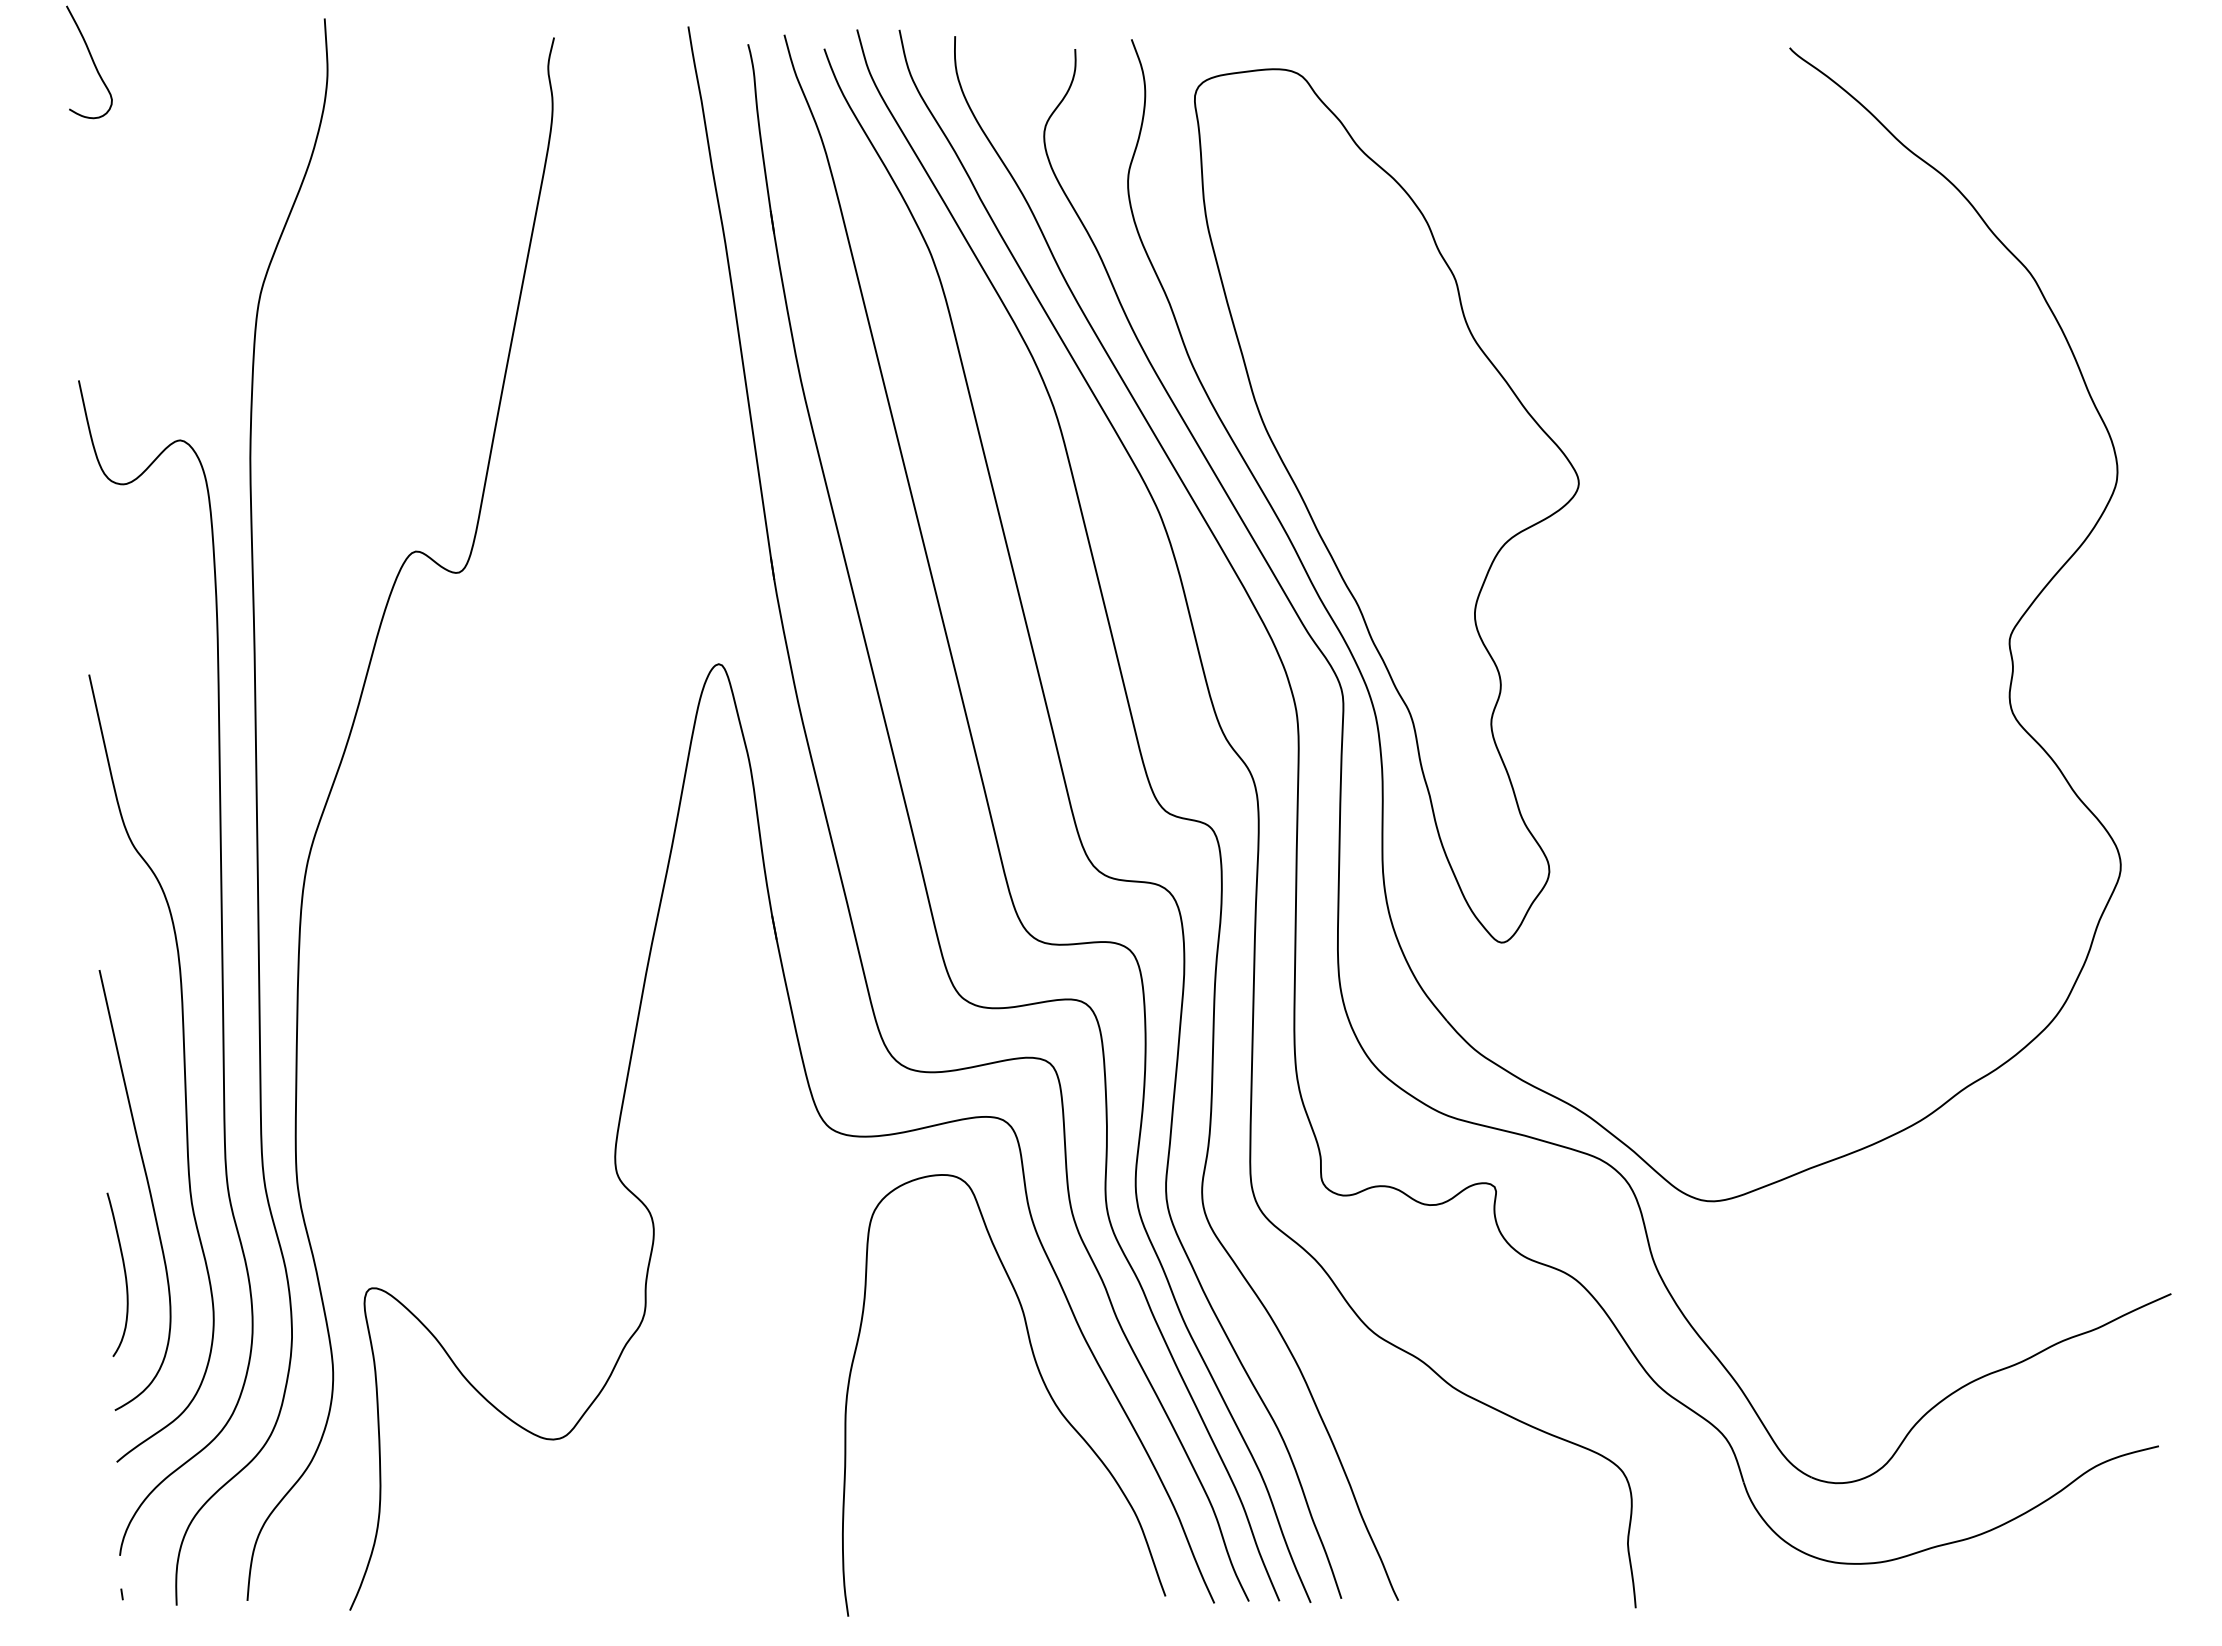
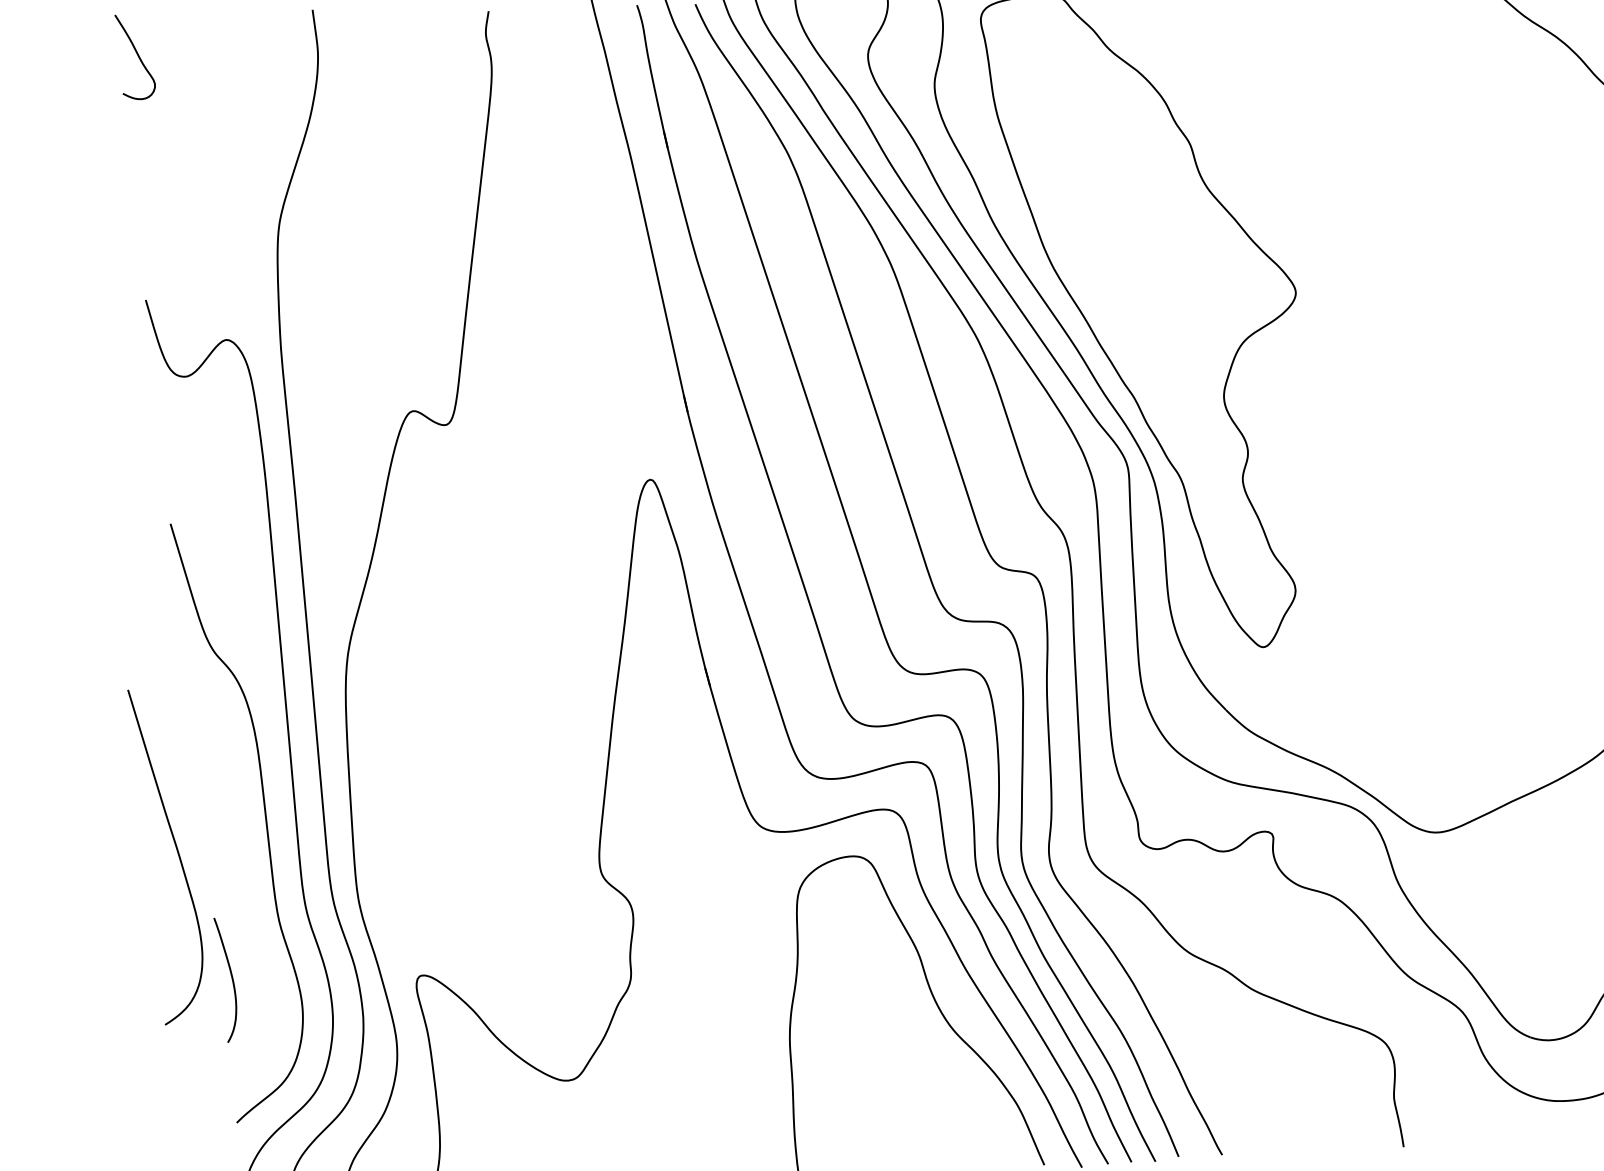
curve: (147, 1185) -> (177, 851), moved

